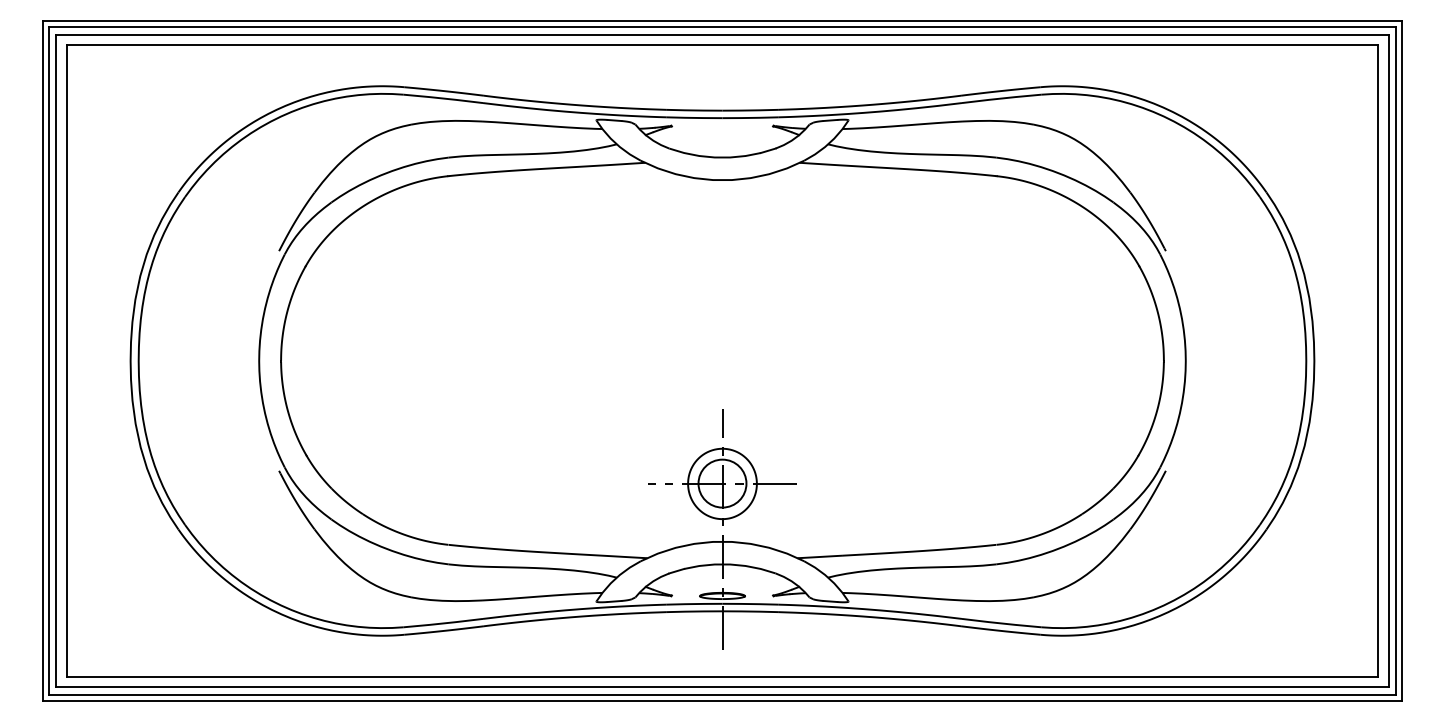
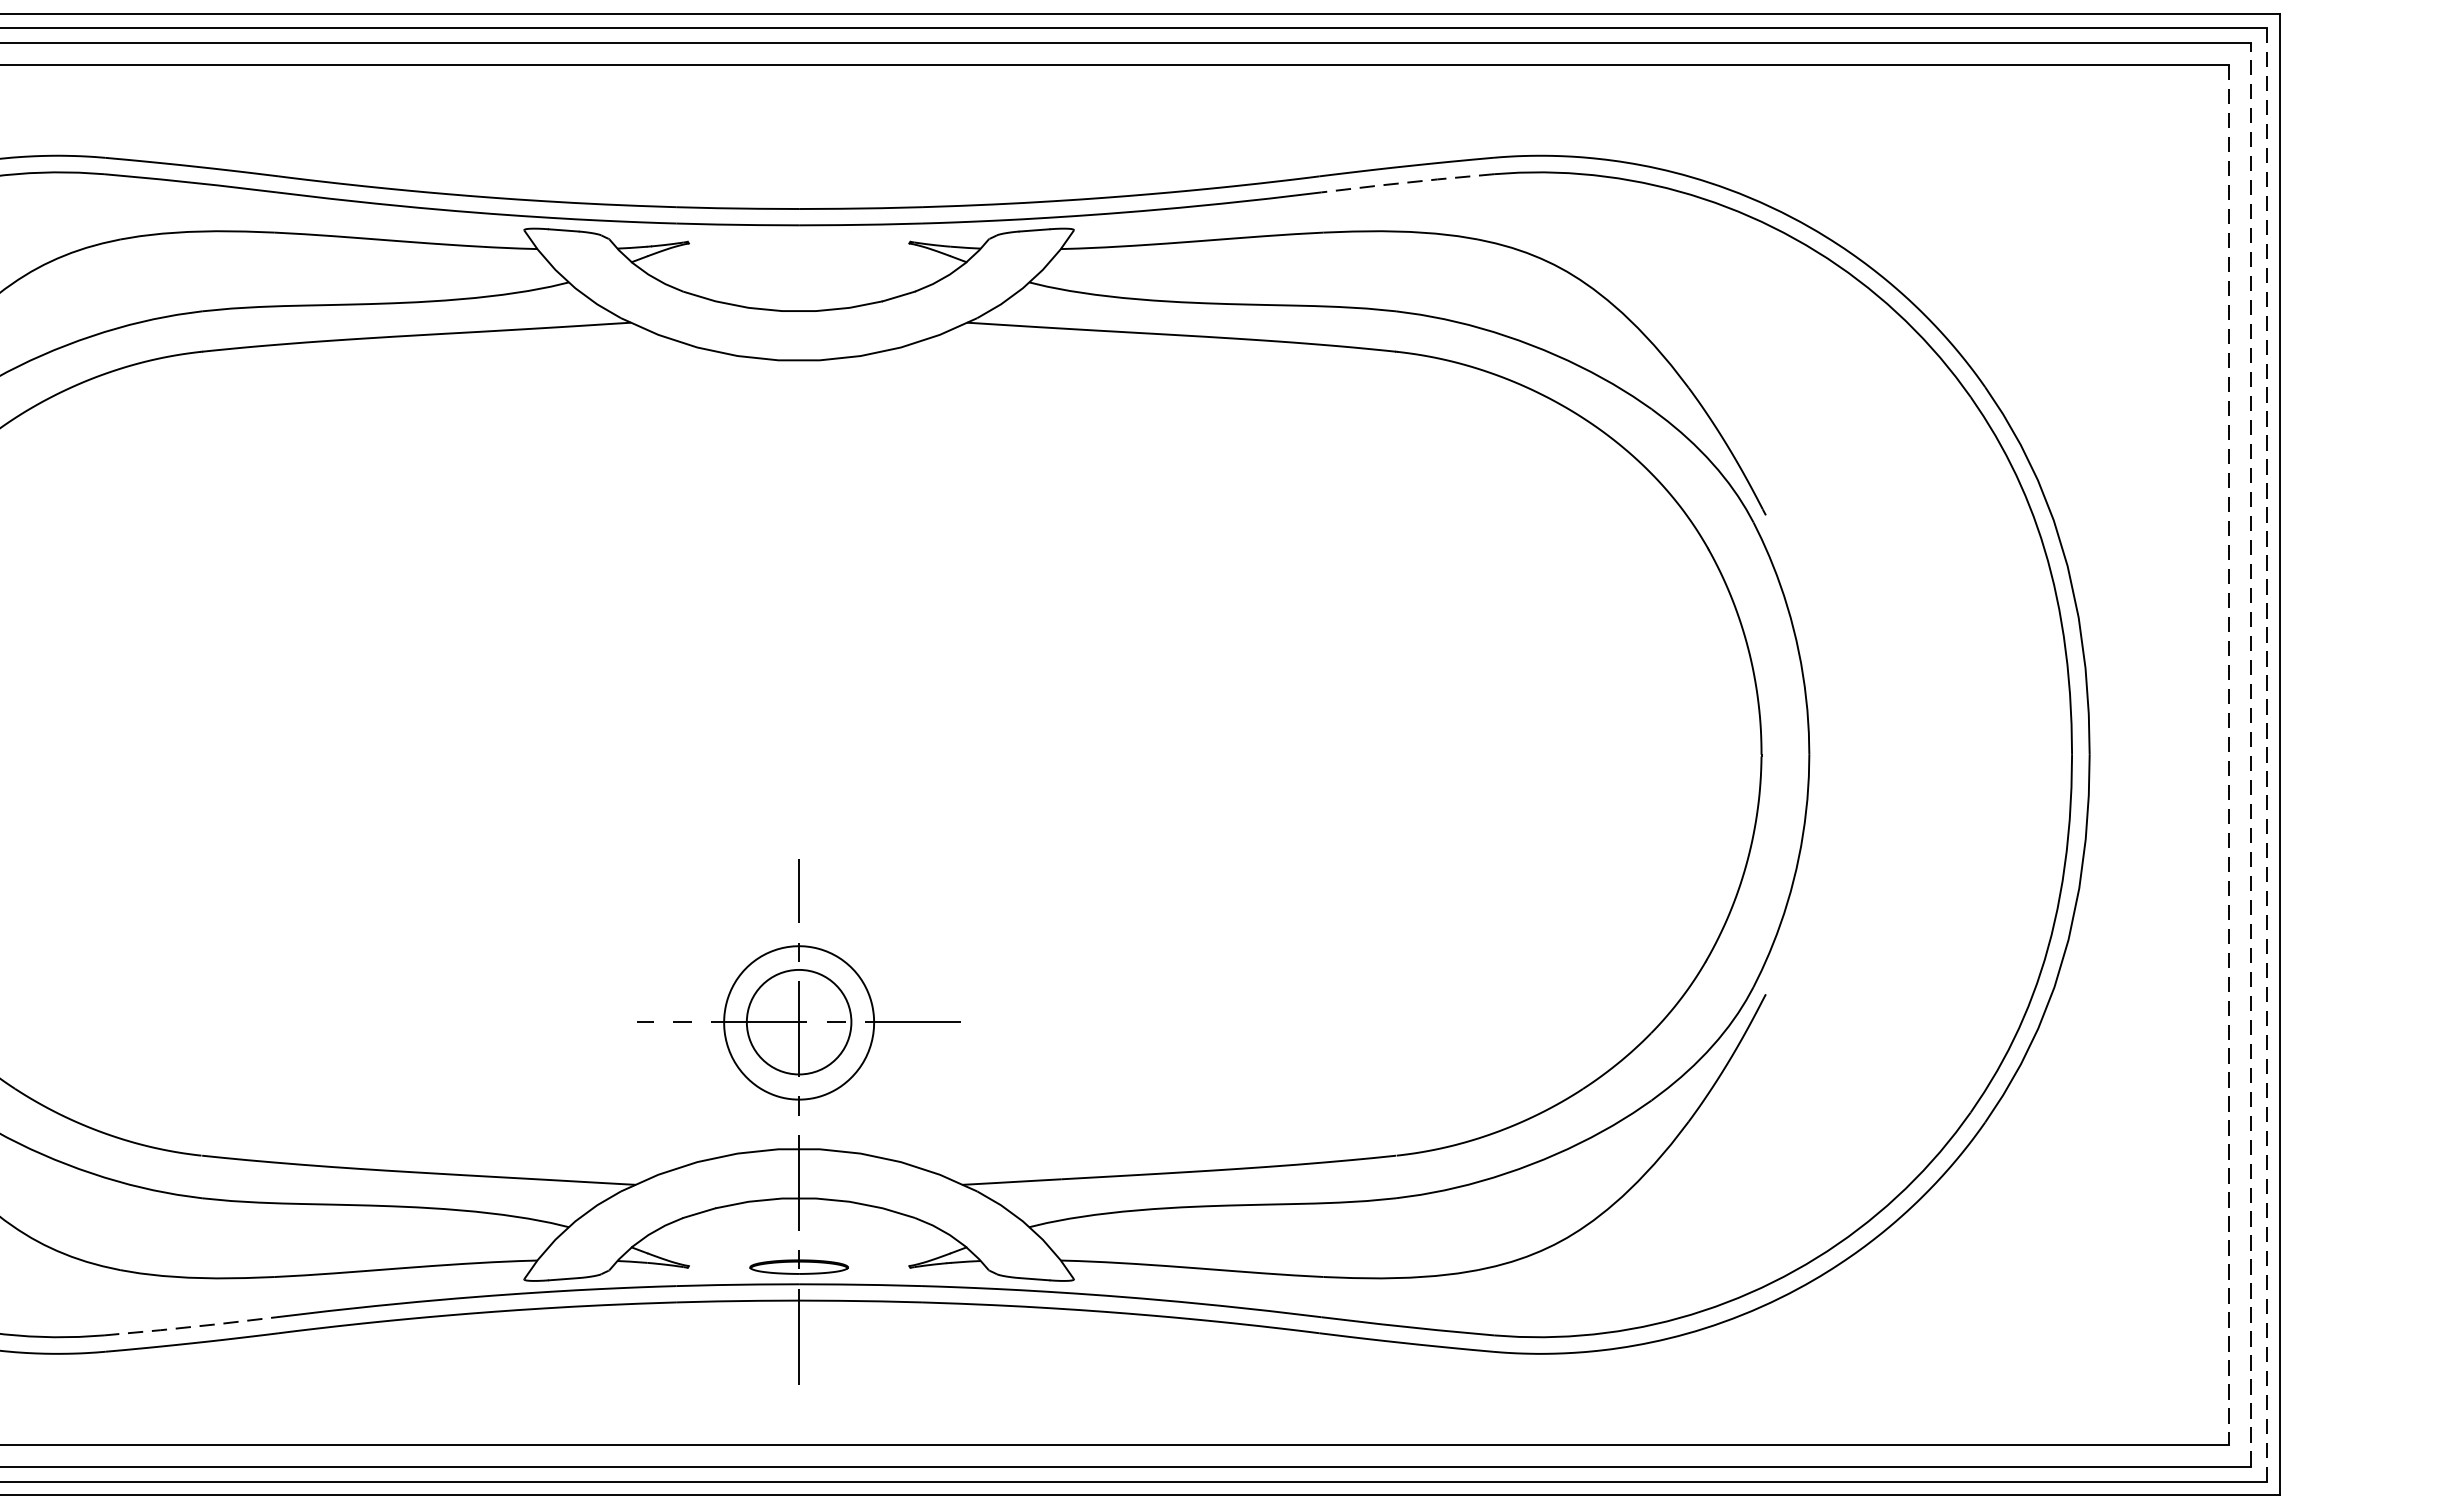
line: (1001, 98) -> (1407, 182), solid -> dashed
line: (1388, 360) -> (2251, 753), solid -> dashed
line: (1395, 360) -> (2266, 753), solid -> dashed
line: (1378, 361) -> (2229, 755), solid -> dashed
line: (443, 623) -> (190, 1327), solid -> dashed

